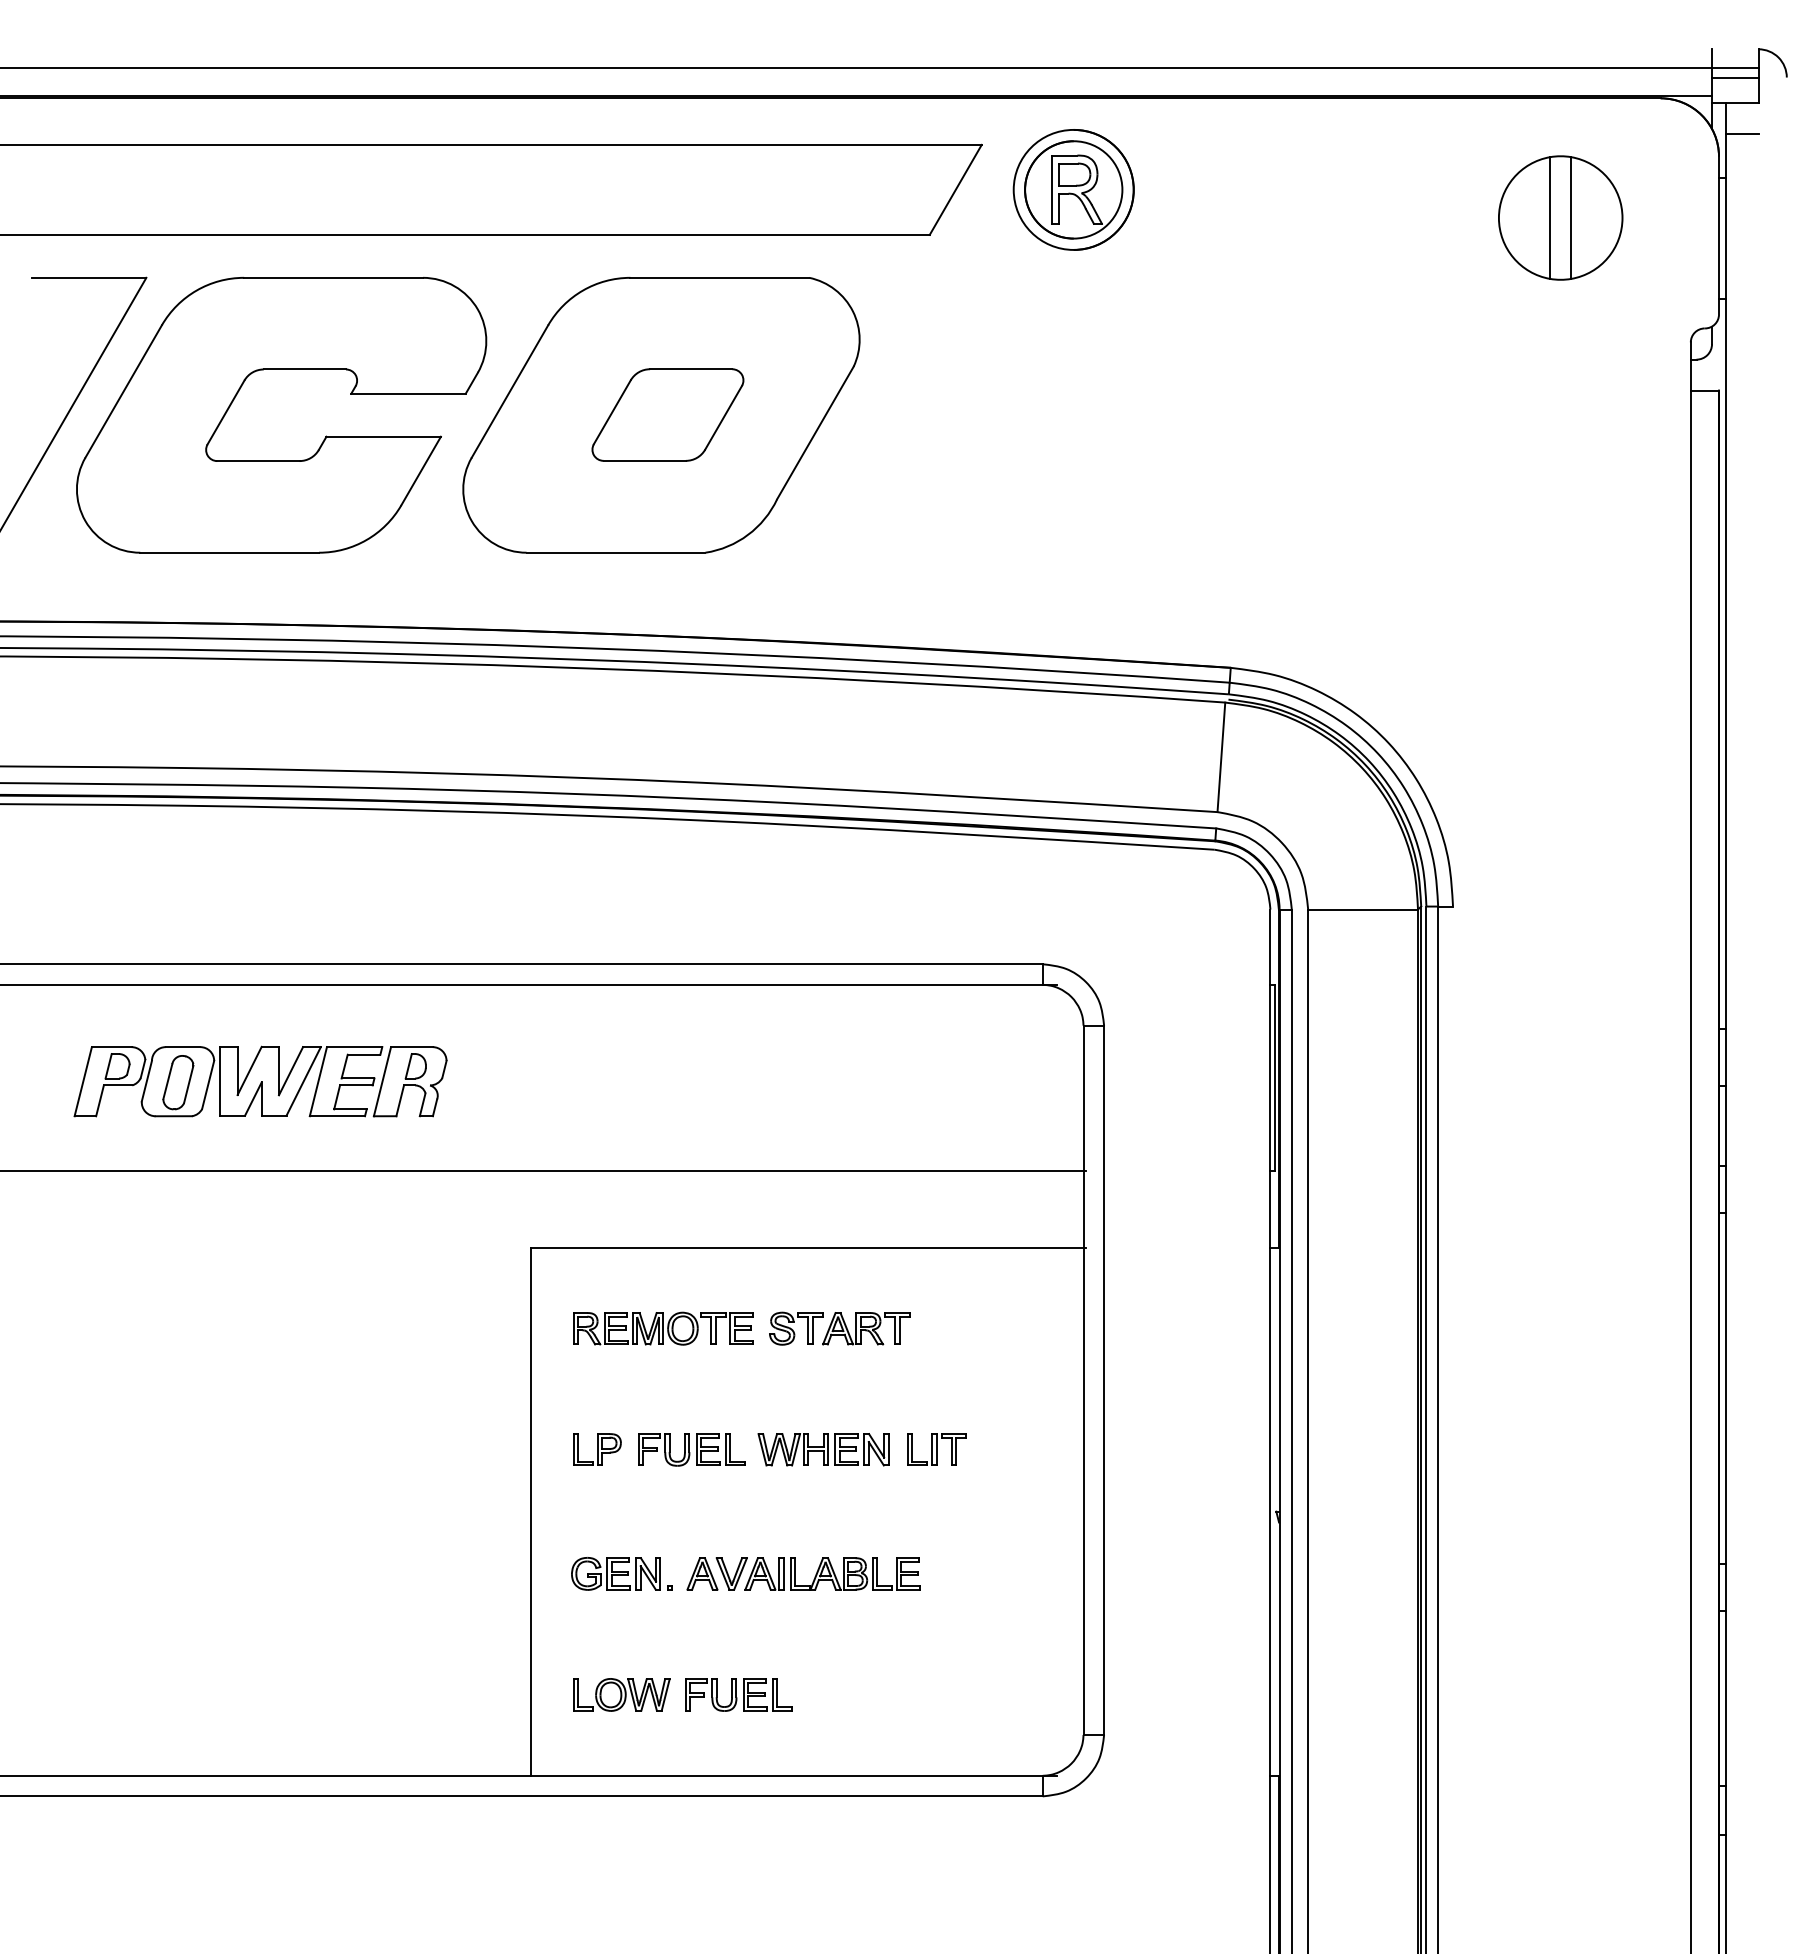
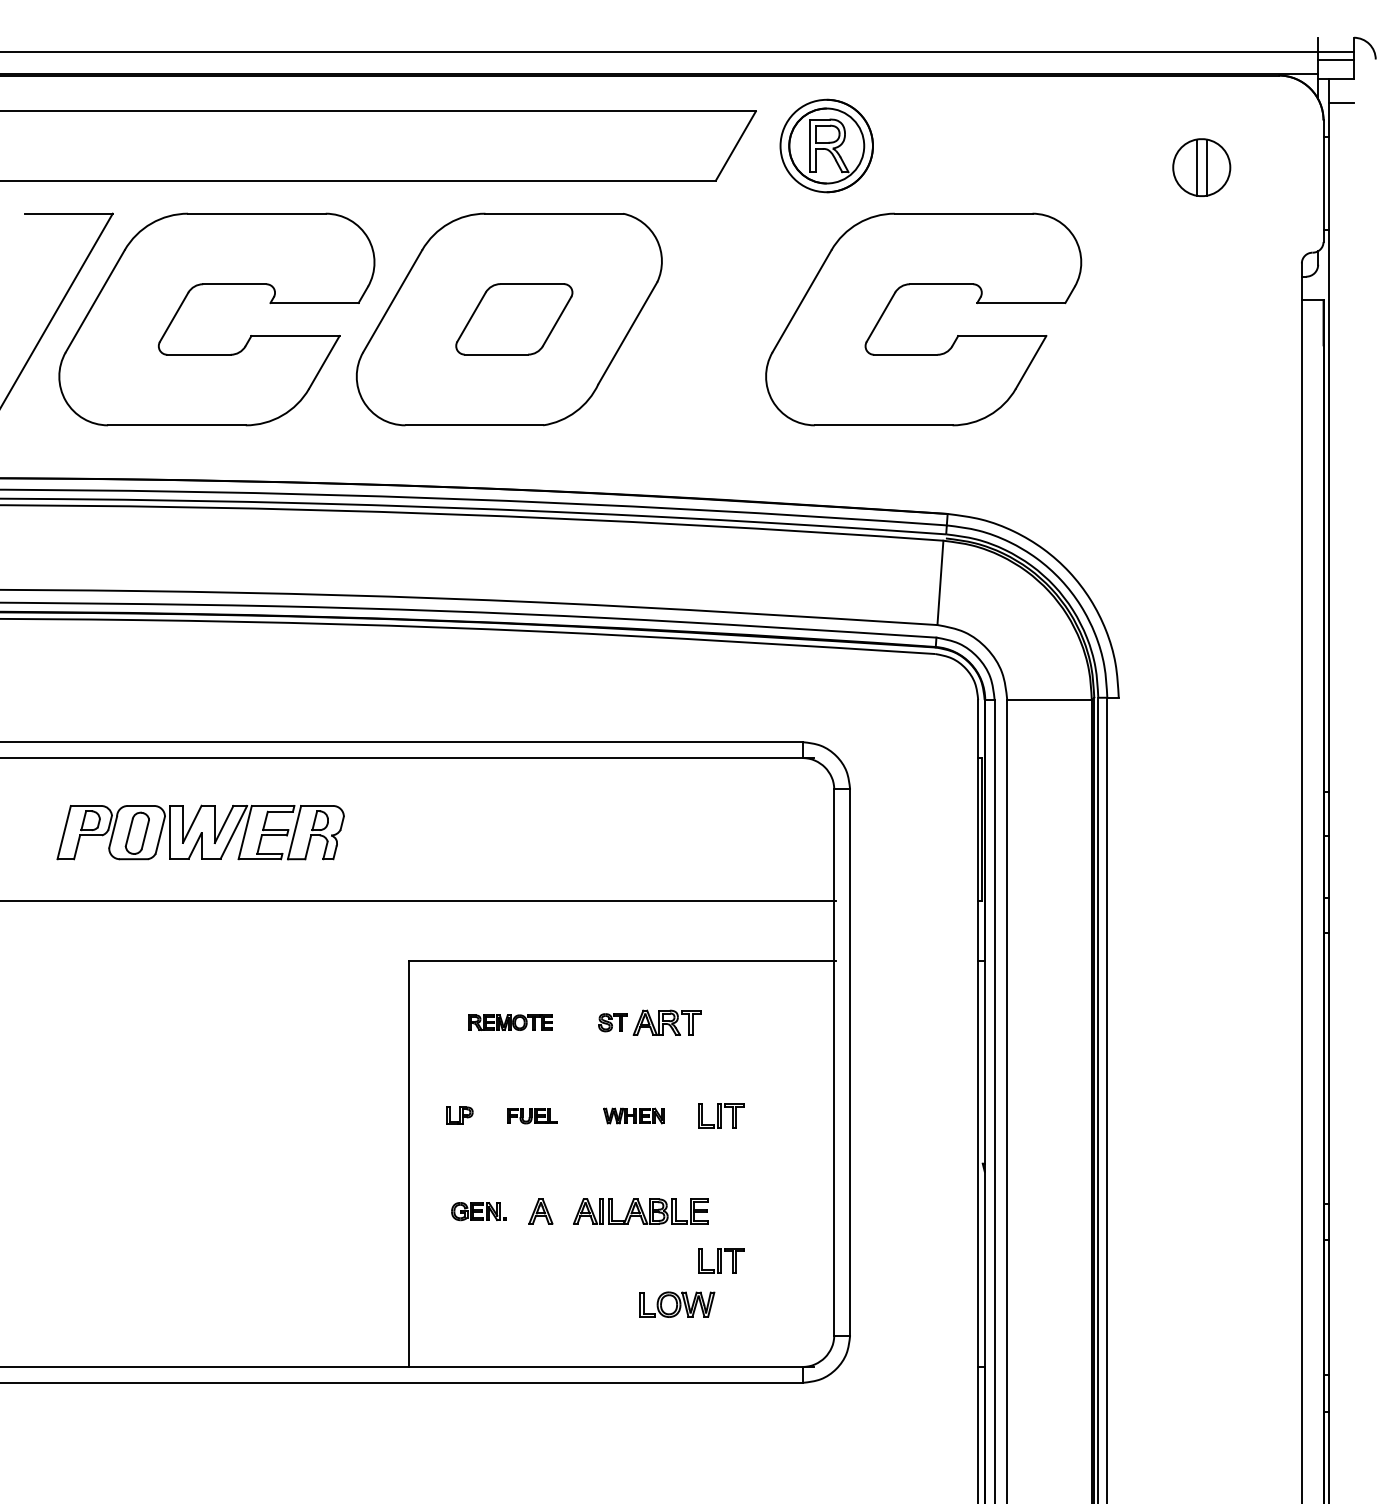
part: (1560, 217) -> (1201, 167), size x0.6
part: (1199, 460) -> (923, 354), added
part: (663, 1328) -> (510, 1022), size x0.6
part: (796, 1328) -> (613, 1022), size x0.7
part: (597, 1449) -> (460, 1115), size x0.7
part: (691, 1449) -> (532, 1115), size x0.6
part: (823, 1449) -> (634, 1115), size x0.6
part: (621, 1573) -> (478, 1211), size x0.7
part: (731, 1573) -> (563, 1211), removed
part: (936, 1637) -> (721, 1260), added
part: (621, 1694) -> (677, 1304), moved
part: (738, 1694) -> (568, 1304), removed

